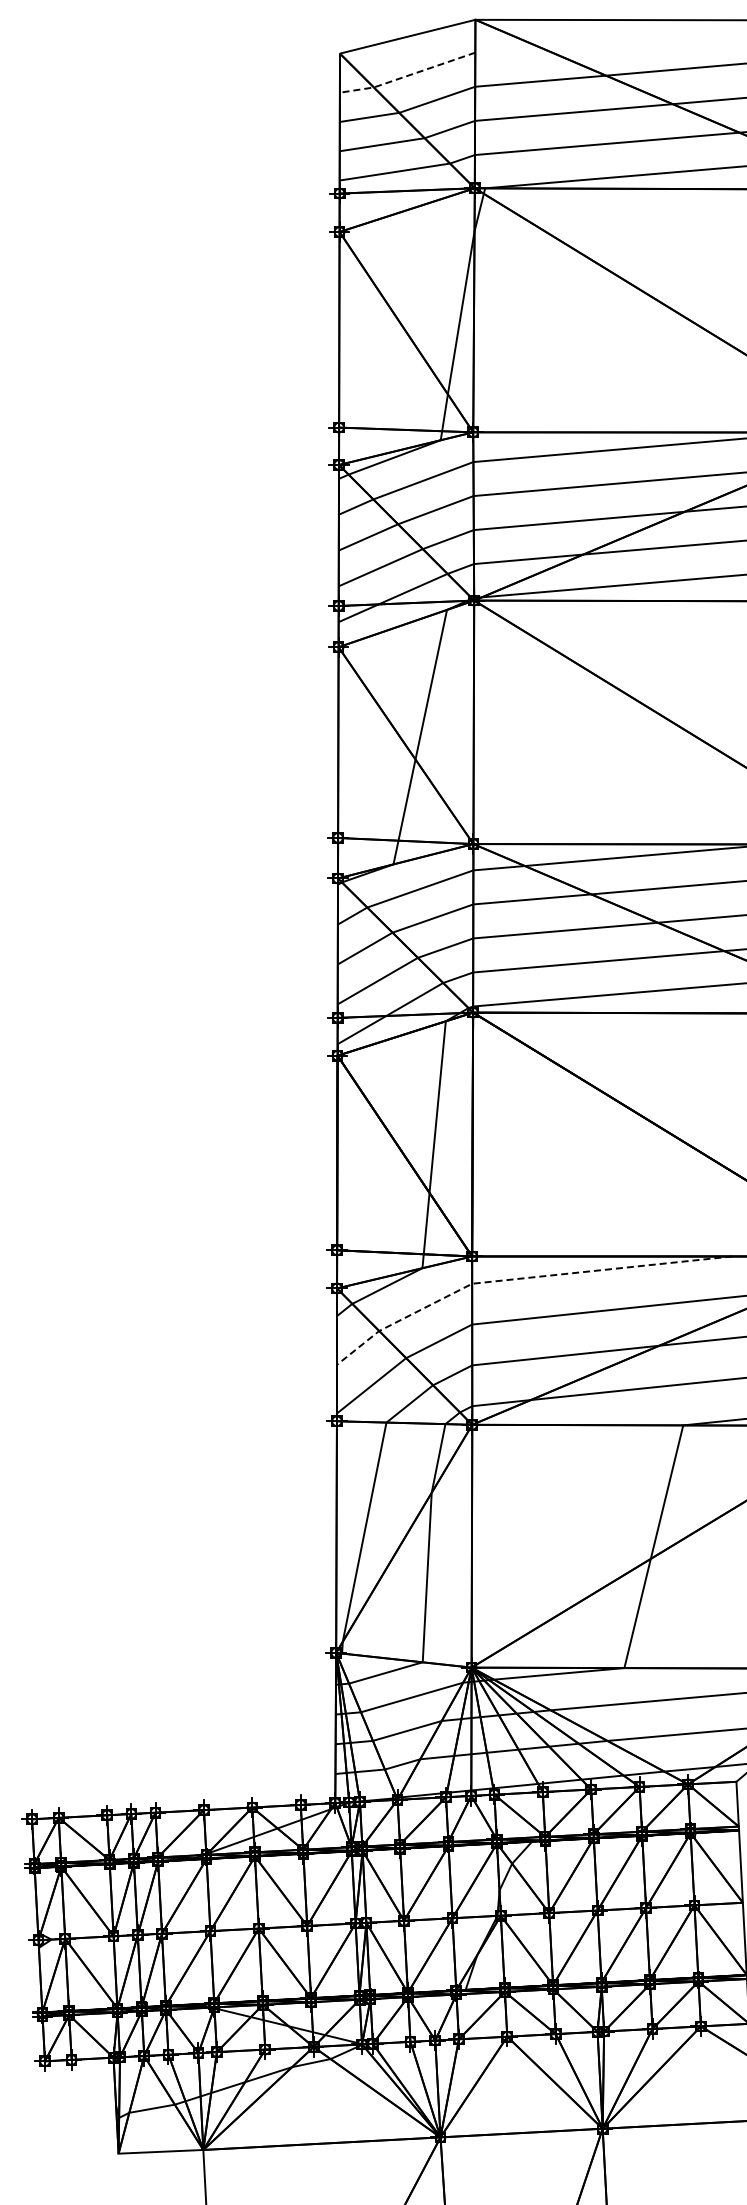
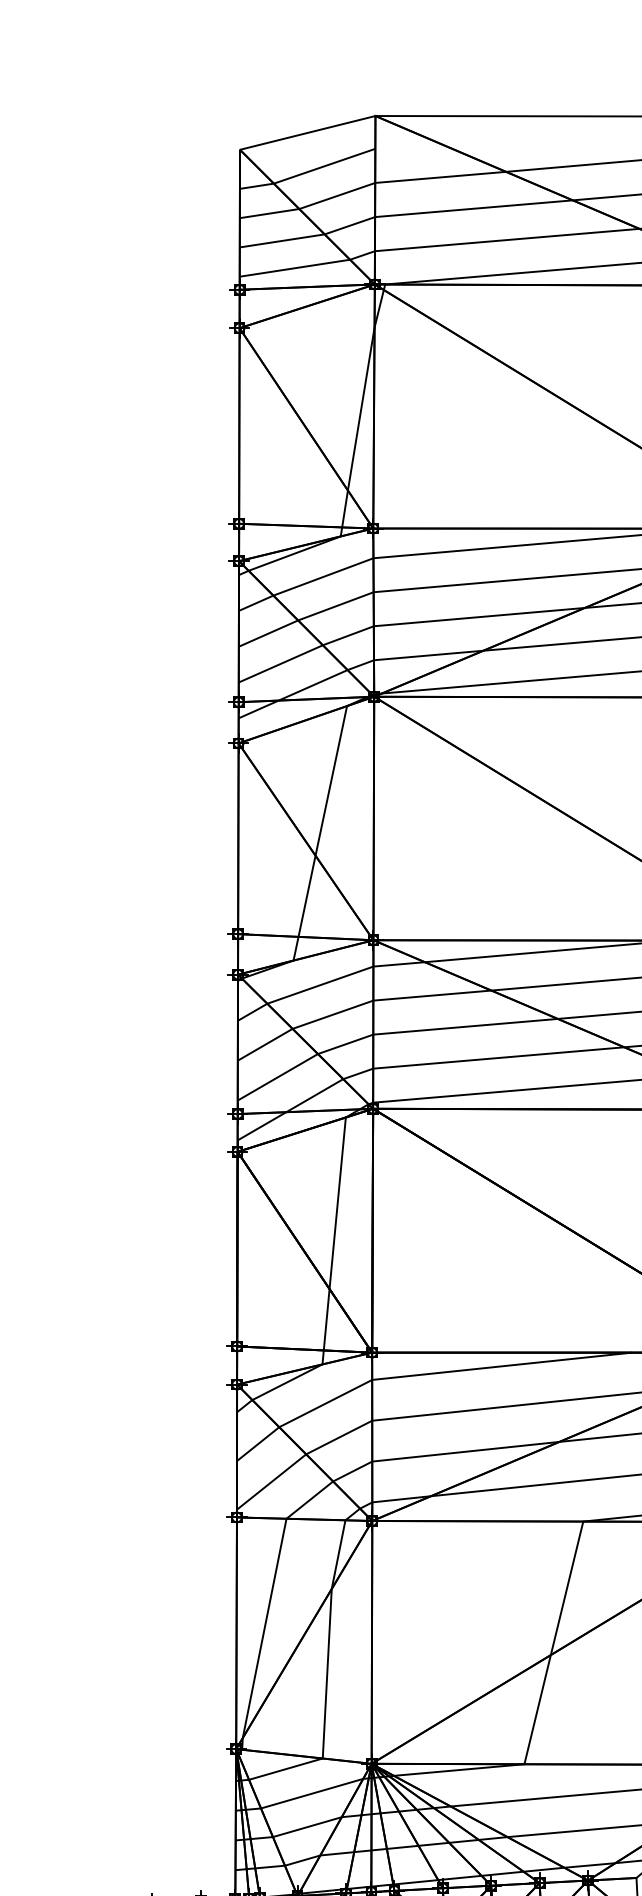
line: (407, 75) -> (307, 171), dashed -> solid
line: (521, 1278) -> (421, 1374), dashed -> solid

